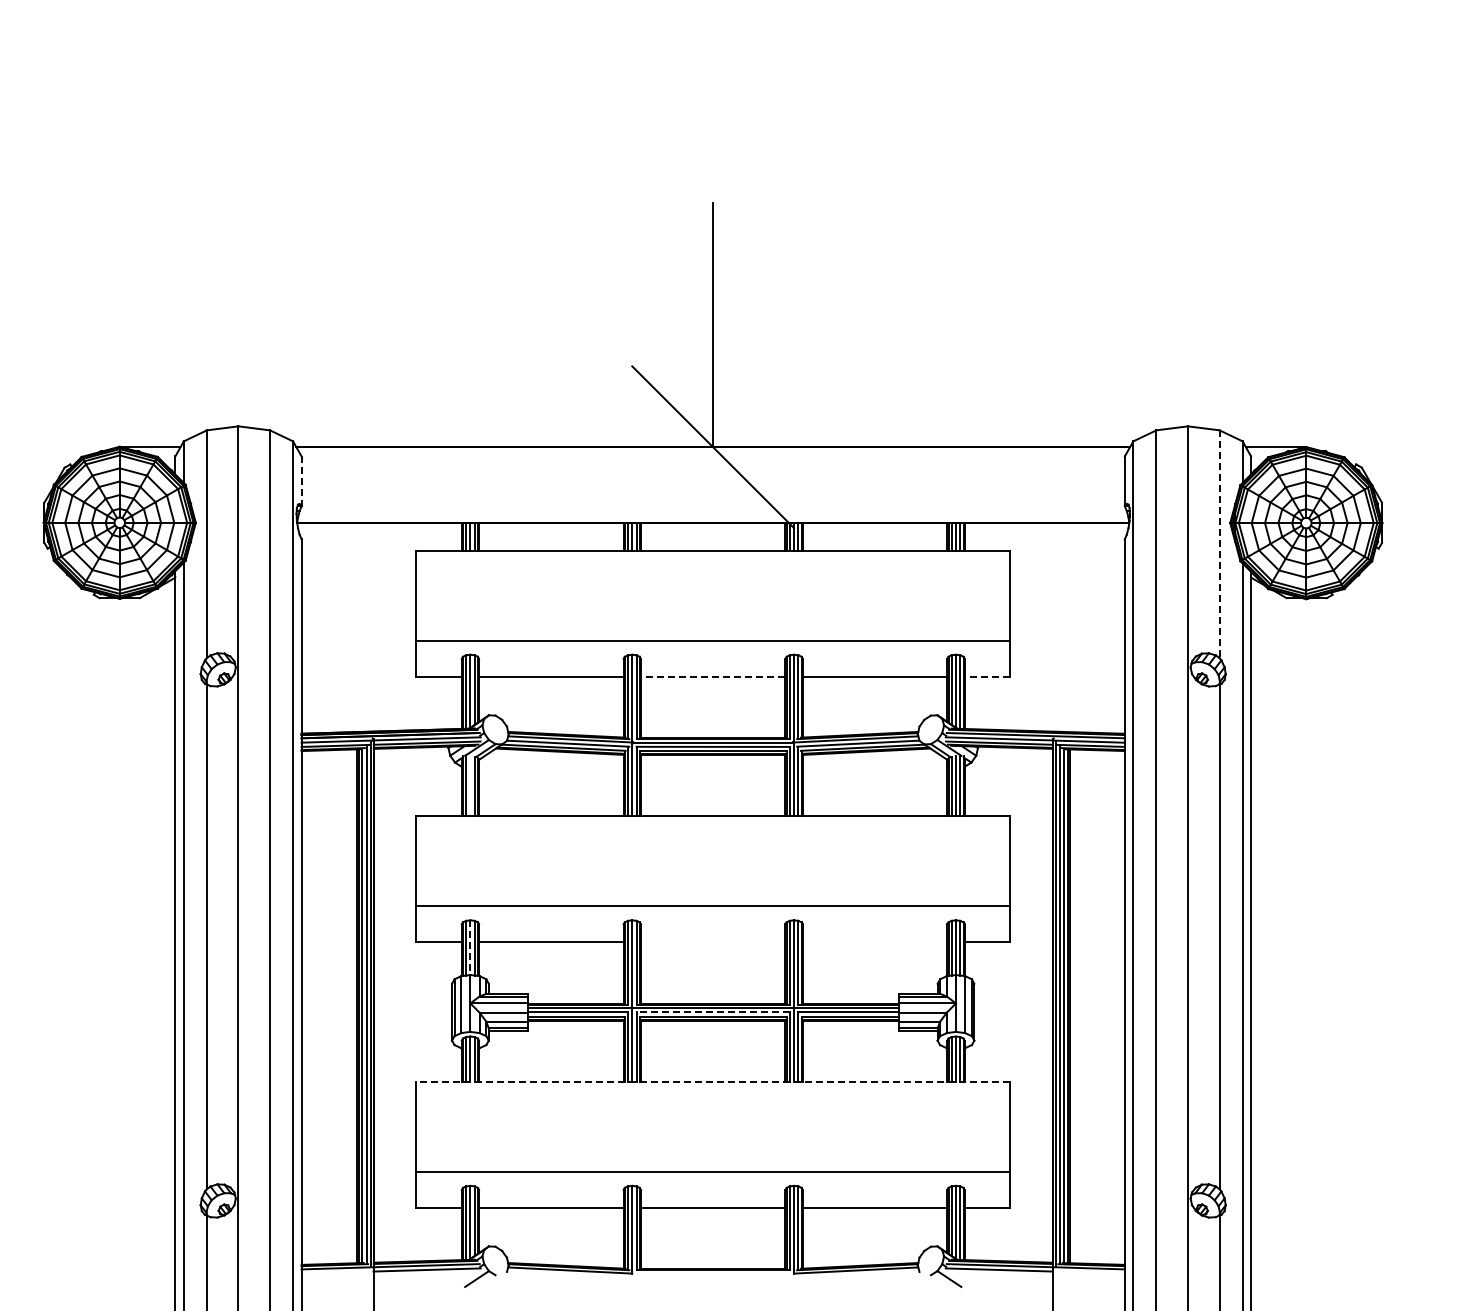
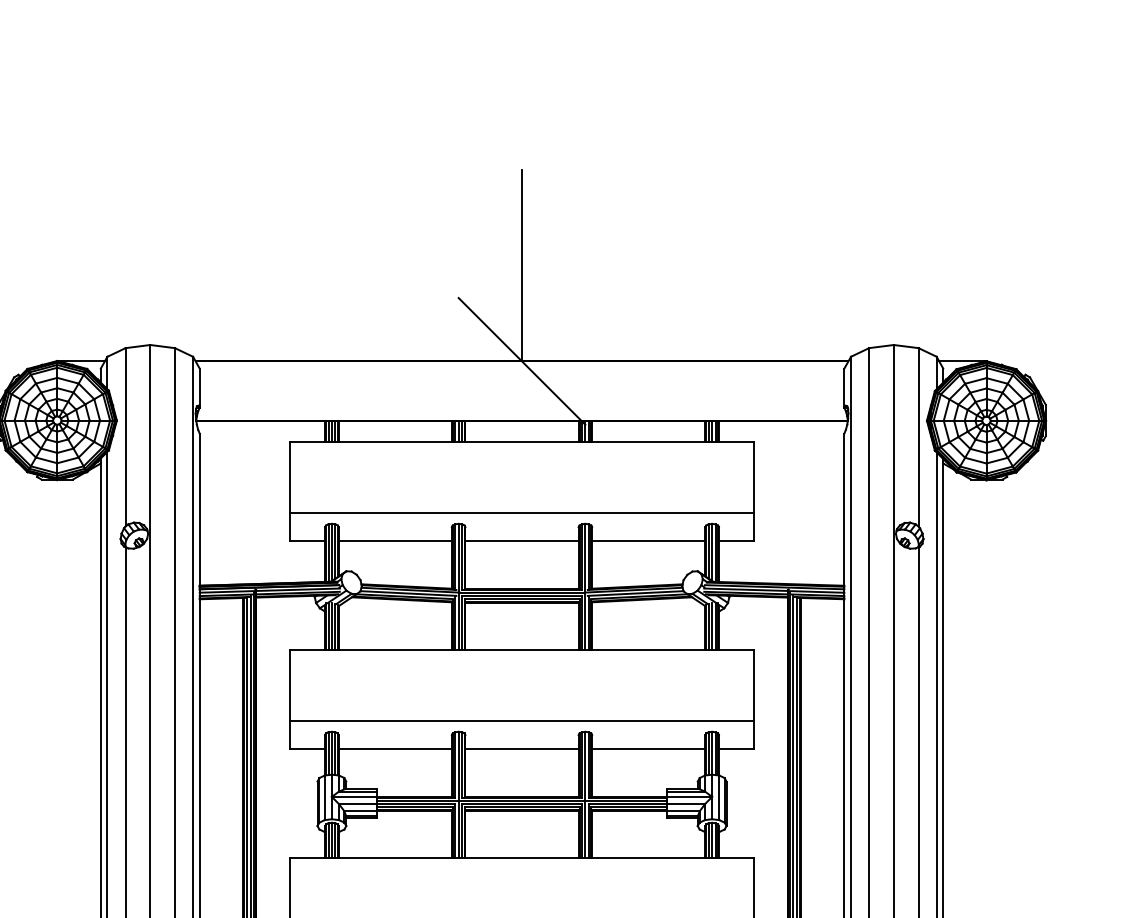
line: (301, 481) -> (199, 388), dashed -> solid
line: (1219, 544) -> (918, 437), dashed -> solid
line: (712, 676) -> (521, 540), dashed -> solid
line: (987, 676) -> (736, 540), dashed -> solid
line: (470, 785) -> (331, 626), added
line: (712, 942) -> (521, 749), added
line: (874, 942) -> (648, 749), added
line: (470, 948) -> (331, 753), dashed -> solid
line: (713, 1012) -> (522, 804), dashed -> solid
line: (713, 1081) -> (522, 858), dashed -> solid

